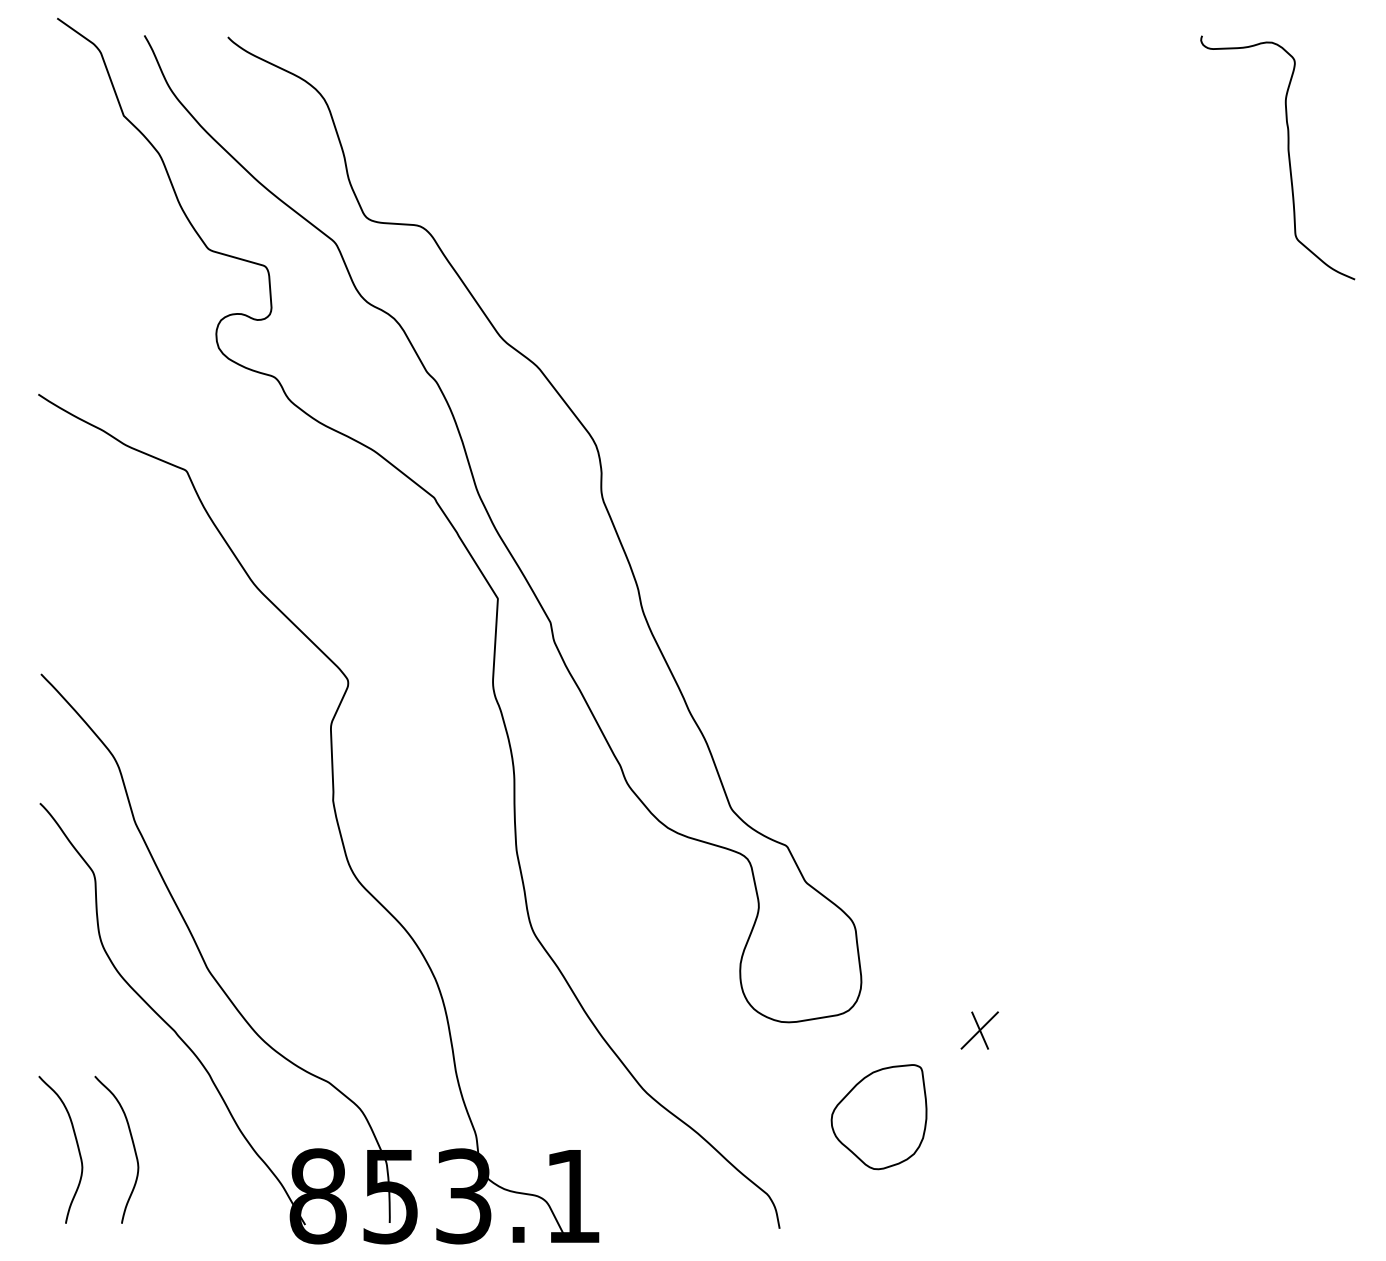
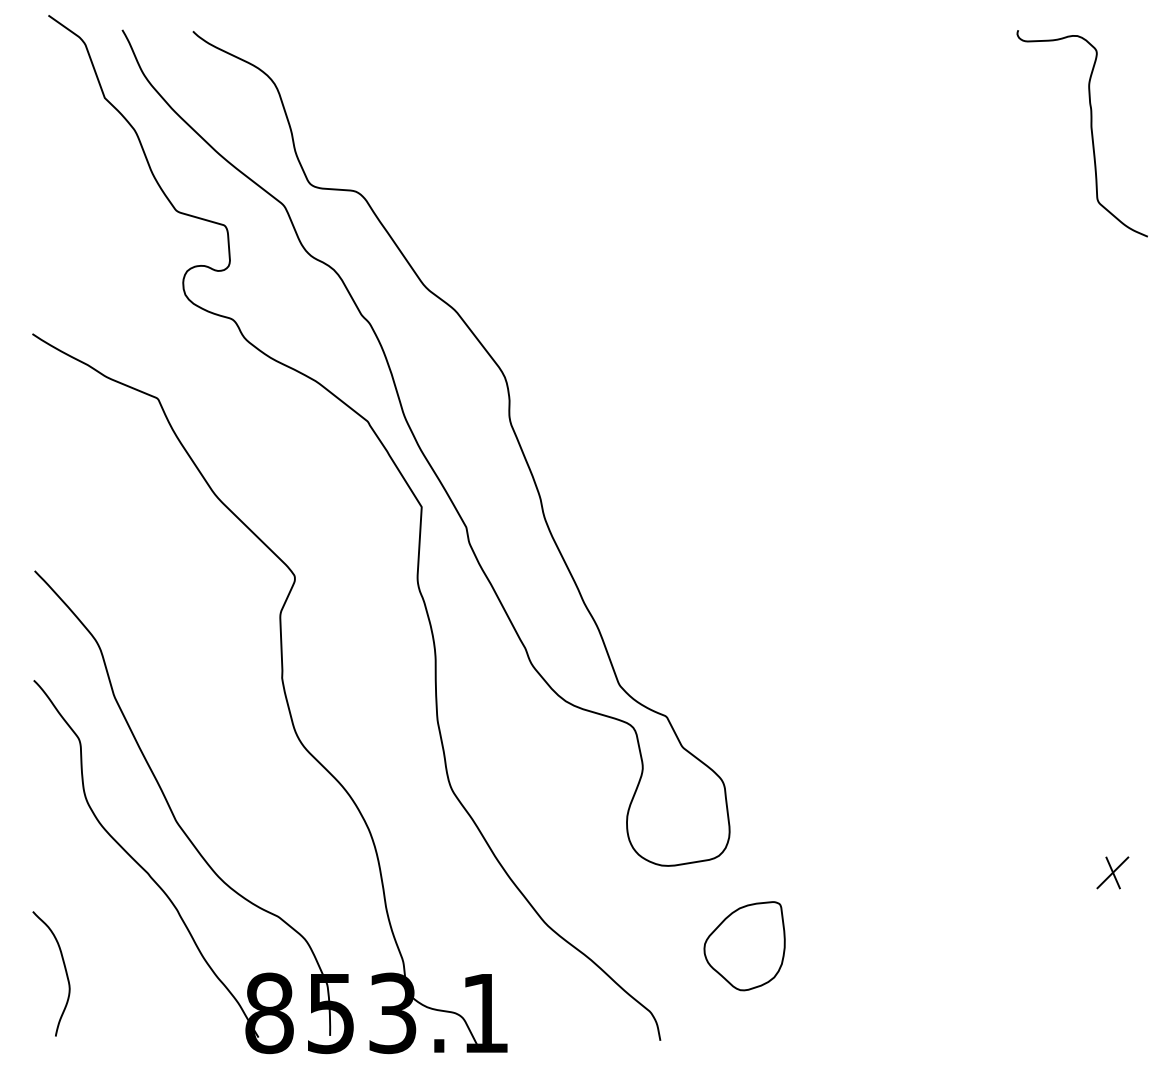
part: (979, 1030) -> (1112, 872), moved
curve: (132, 1144) -> (112, 969), removed

